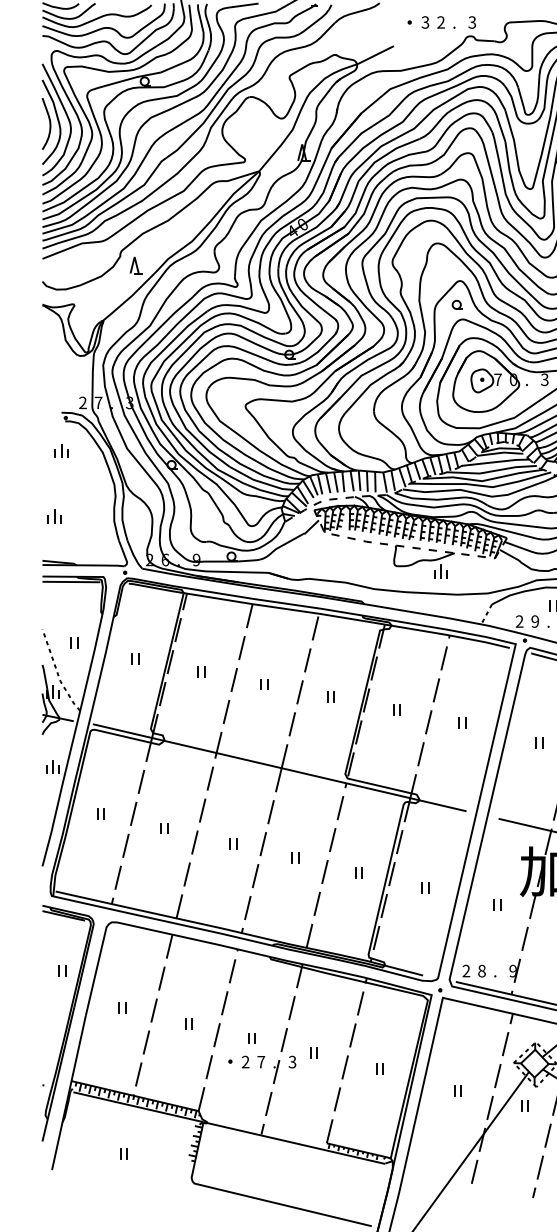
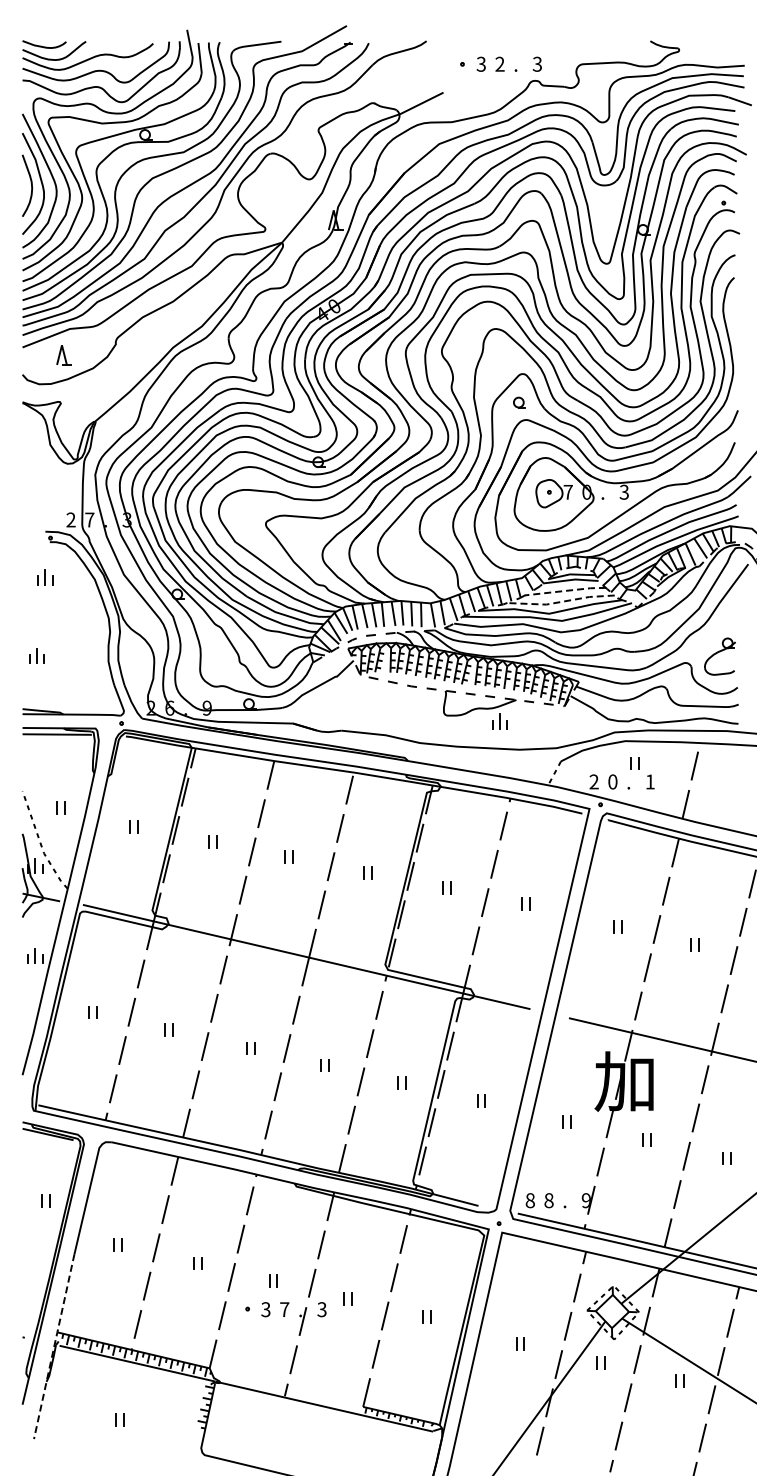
part: (135, 265) -> (63, 355), moved
line: (495, 461) -> (565, 590), solid -> dashed
line: (492, 471) -> (561, 602), solid -> dashed
text: (534, 621) -> (612, 781), 9 -> 0
text: (465, 970) -> (529, 1200), 2 -> 8
text: (245, 1062) -> (265, 1310), 2 -> 3
line: (69, 1092) -> (54, 1345), solid -> dashed

